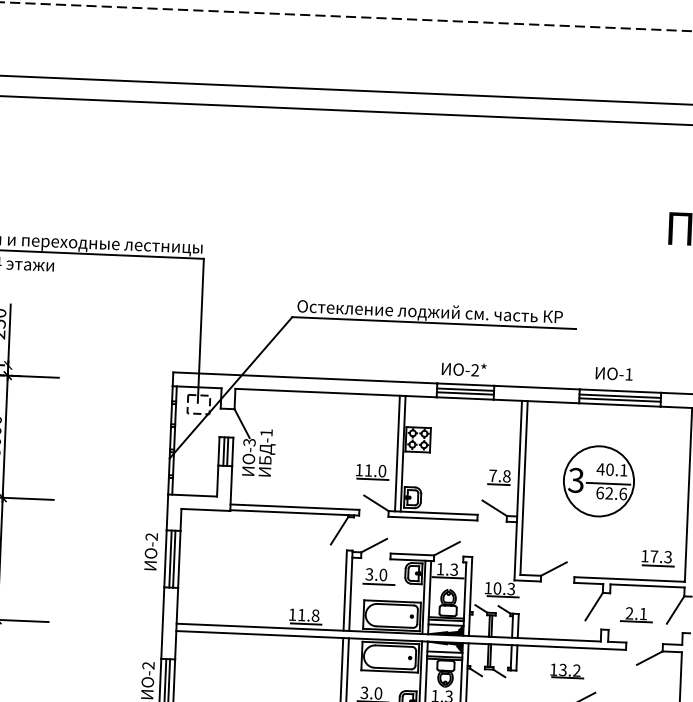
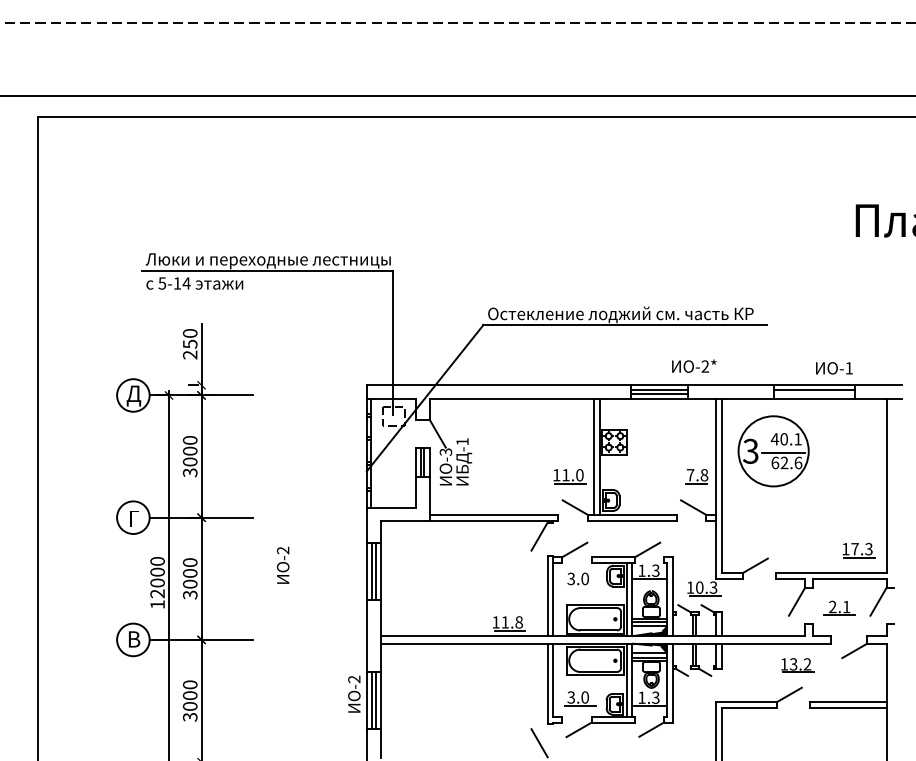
text: (464, 368) -> (694, 365), moved
text: (614, 374) -> (834, 368), moved
line: (620, 400) -> (814, 394), removed
part: (598, 481) -> (773, 451), moved
text: (151, 550) -> (283, 564), moved
line: (378, 584) -> (580, 588), removed
part: (566, 671) -> (797, 665), moved

